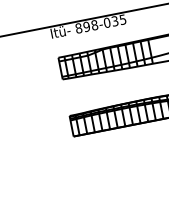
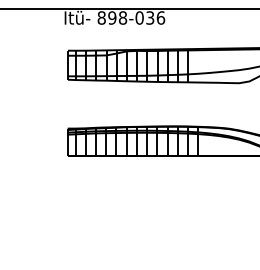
text: (122, 19) -> (160, 17), 898-035 -> 898-036

